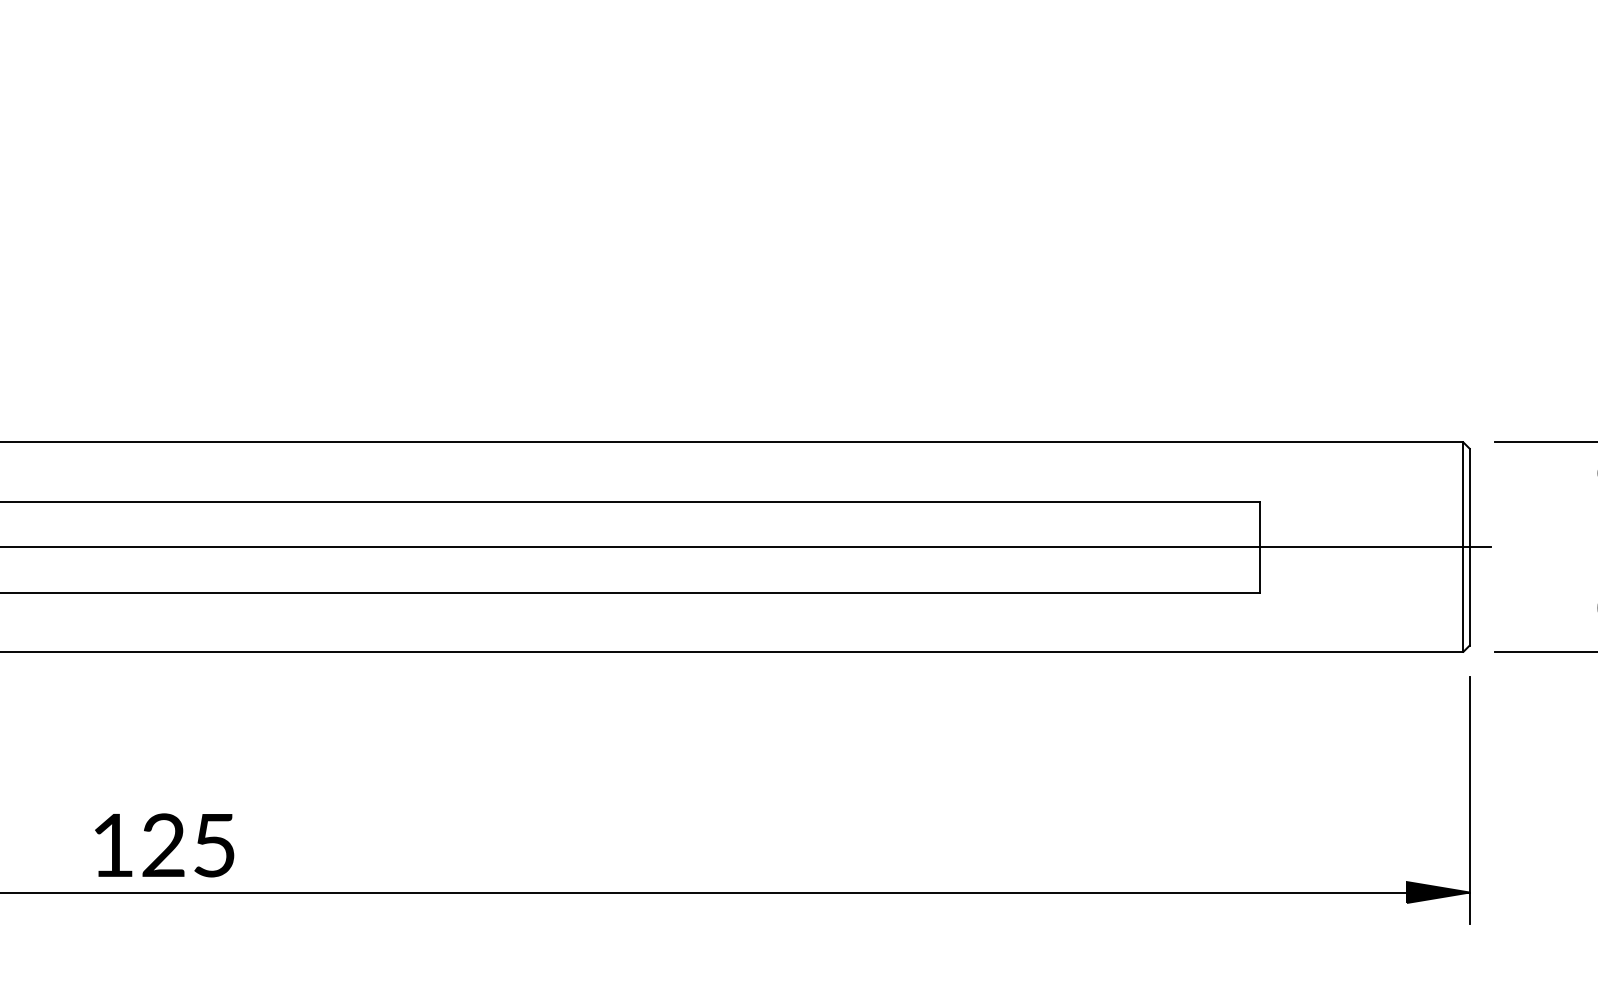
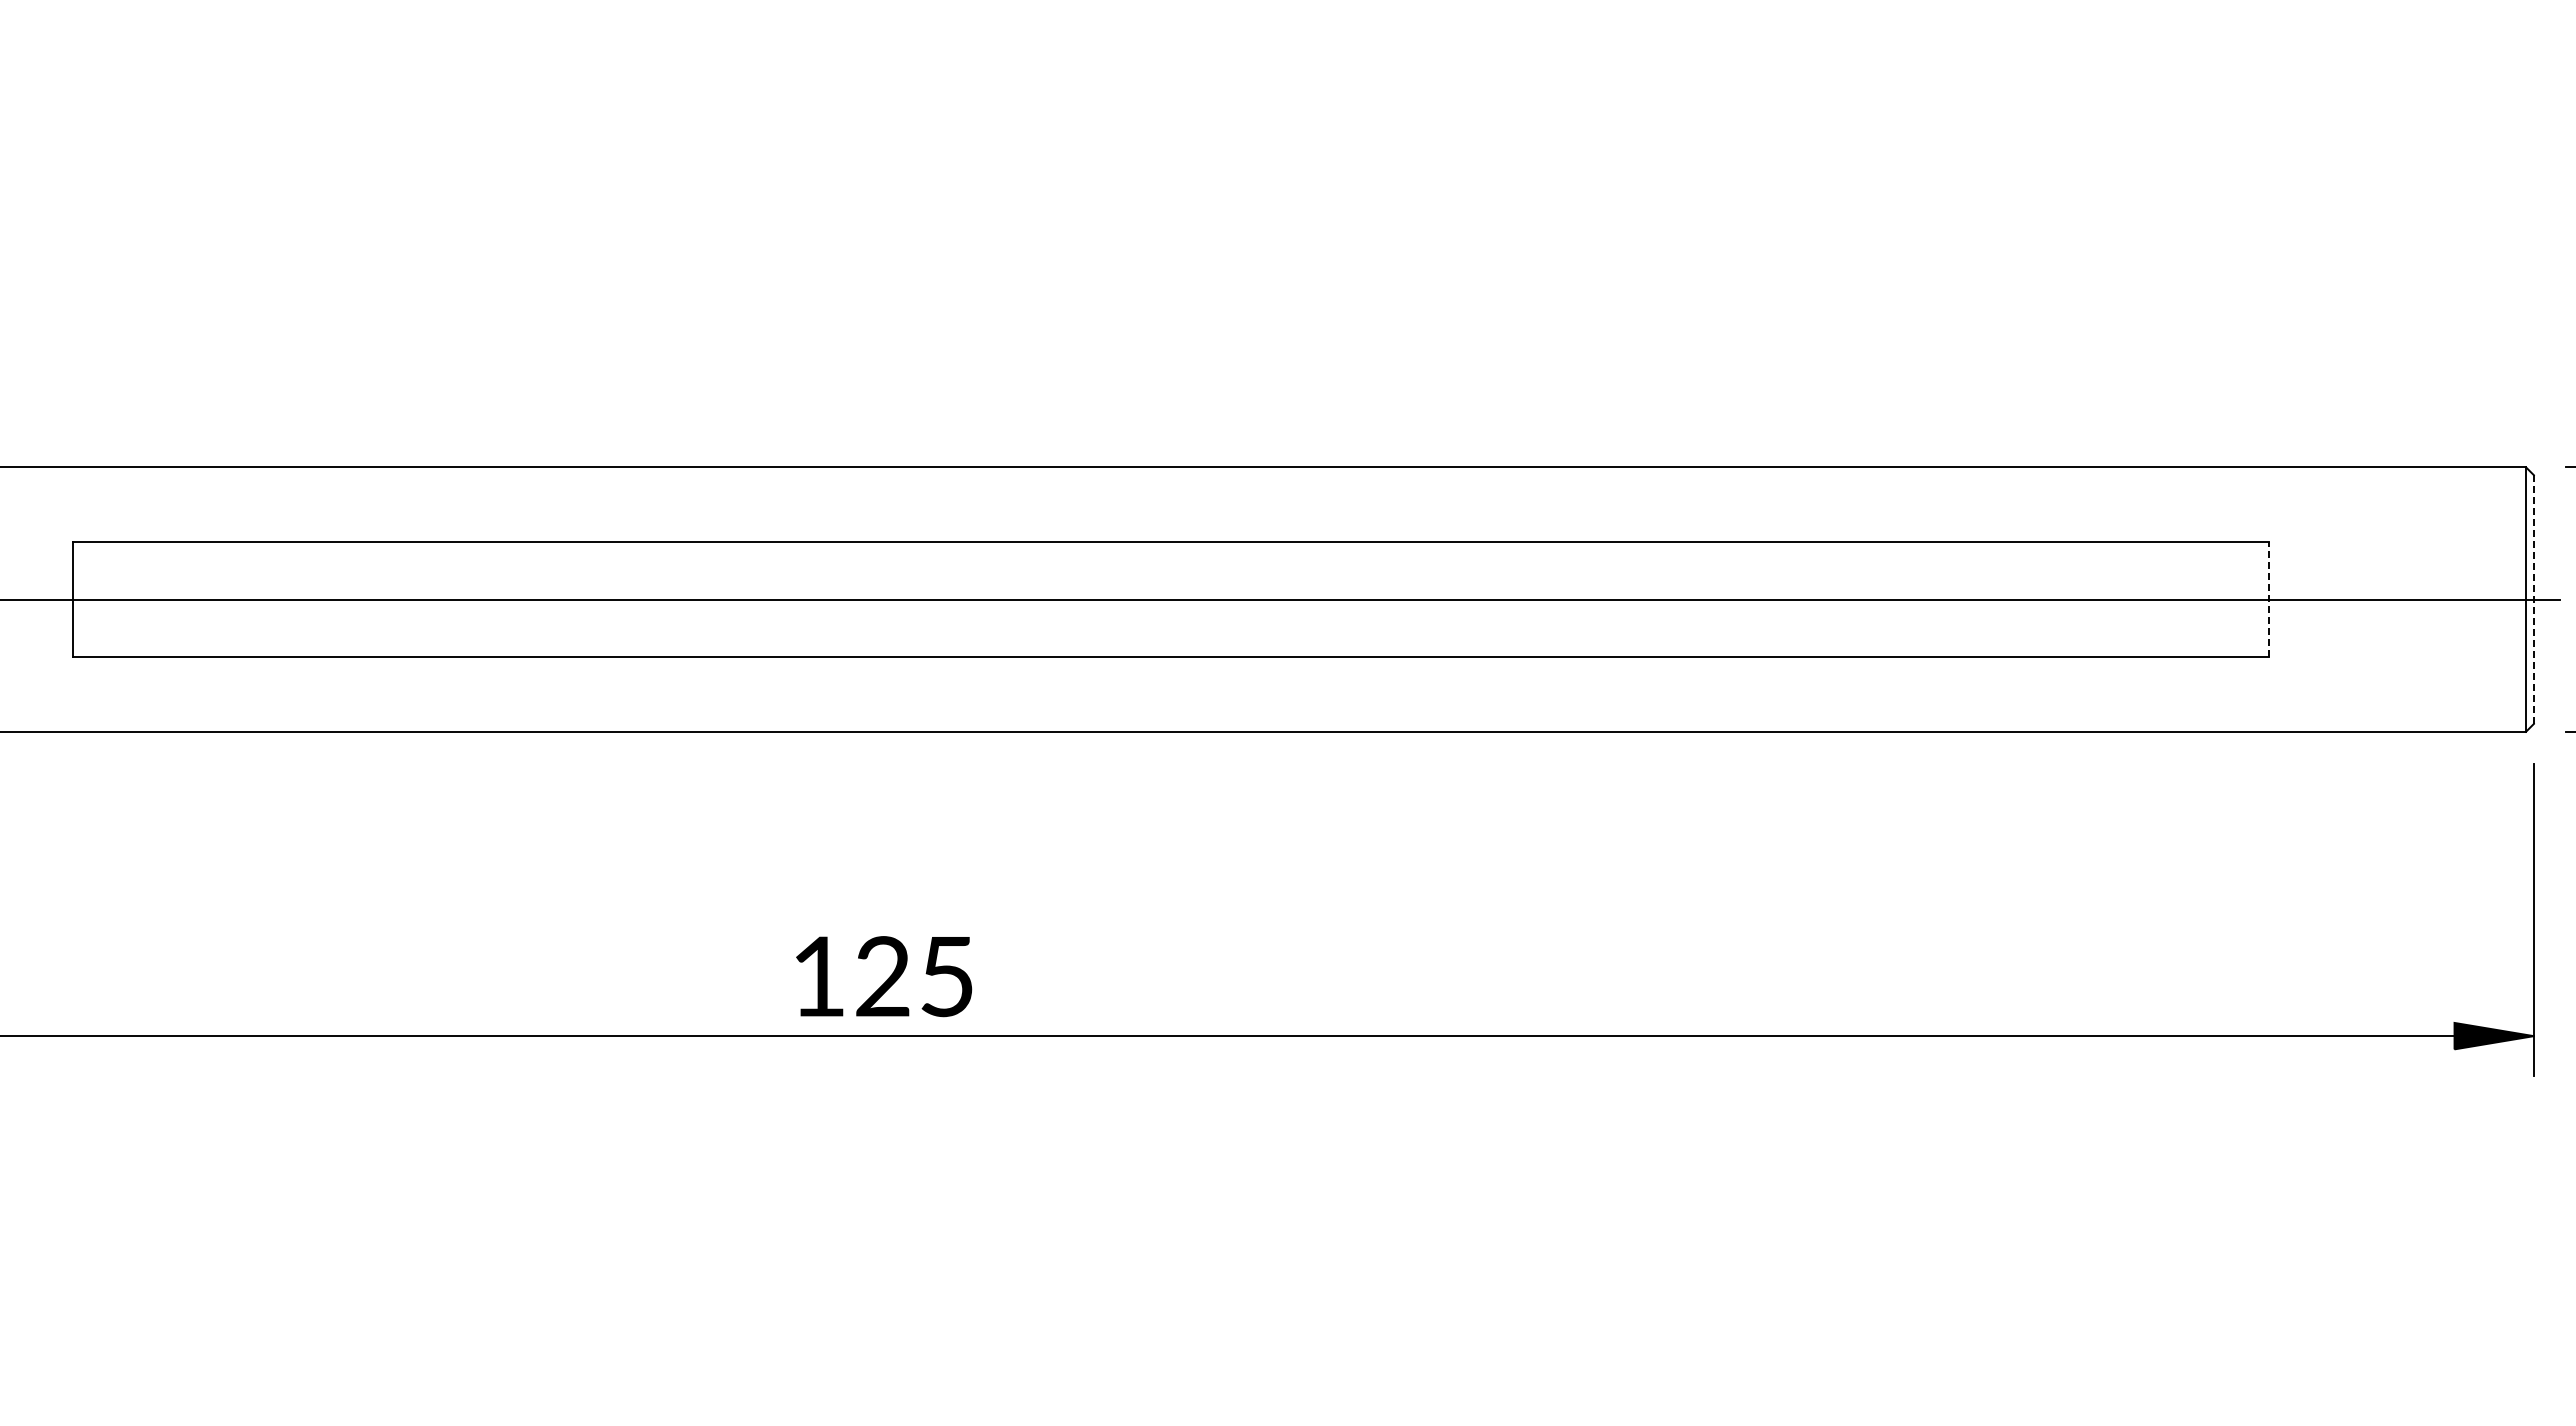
line: (1260, 547) -> (2269, 599), solid -> dashed
line: (1469, 547) -> (2533, 599), solid -> dashed

